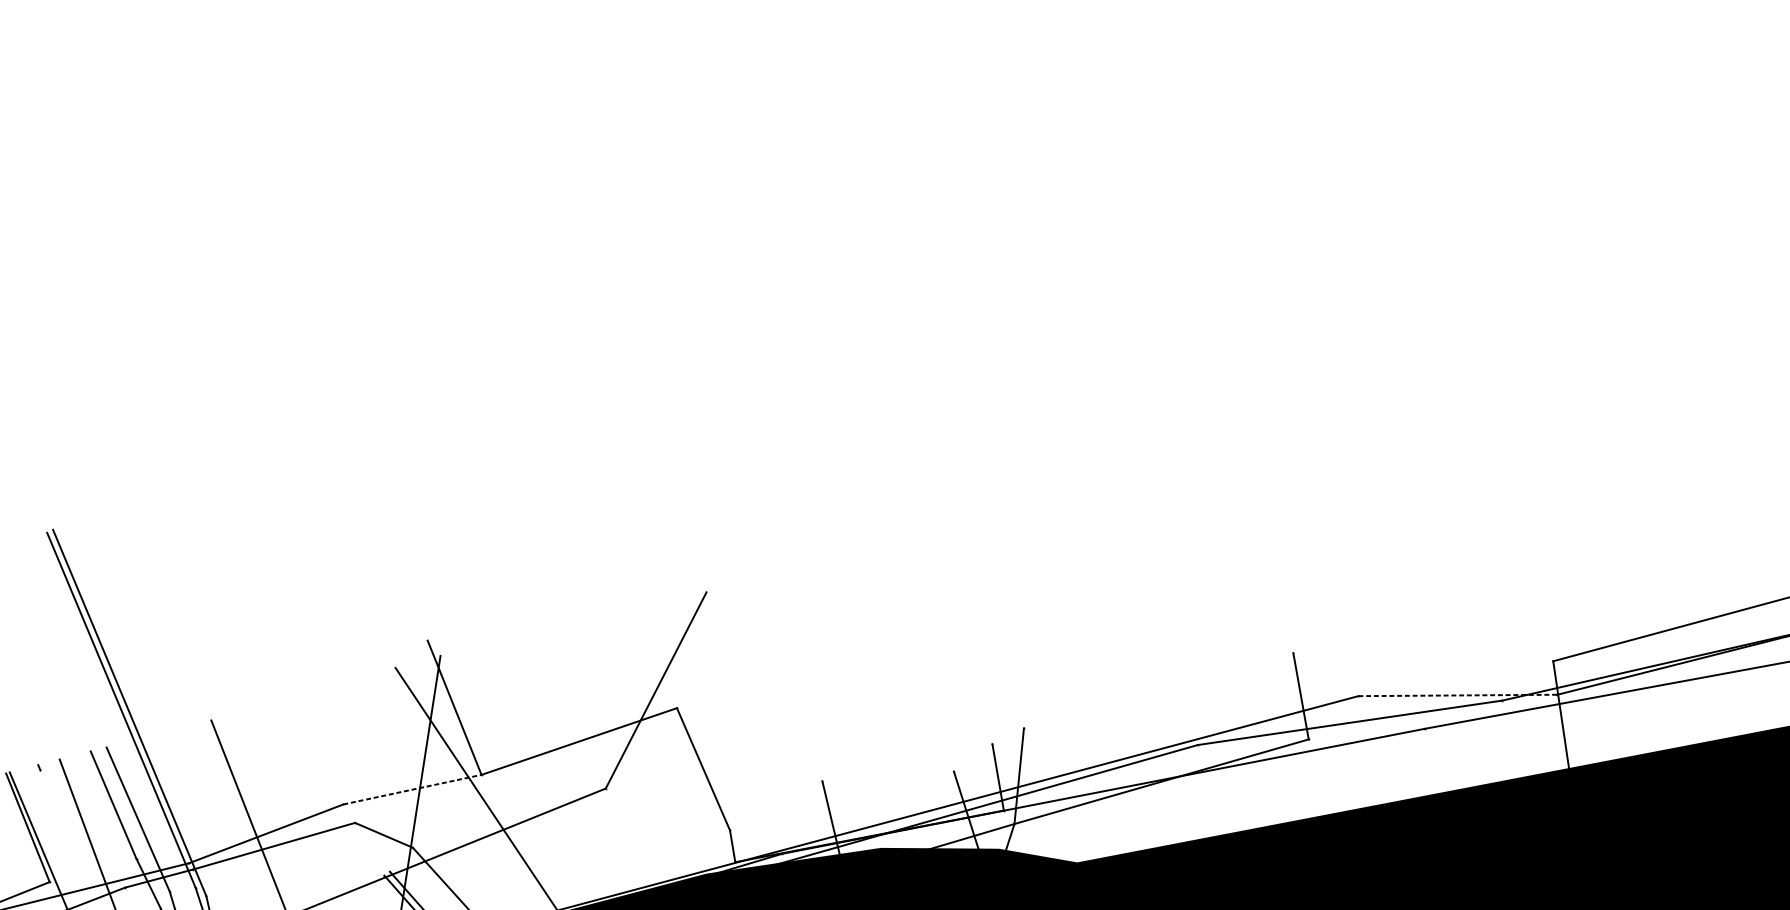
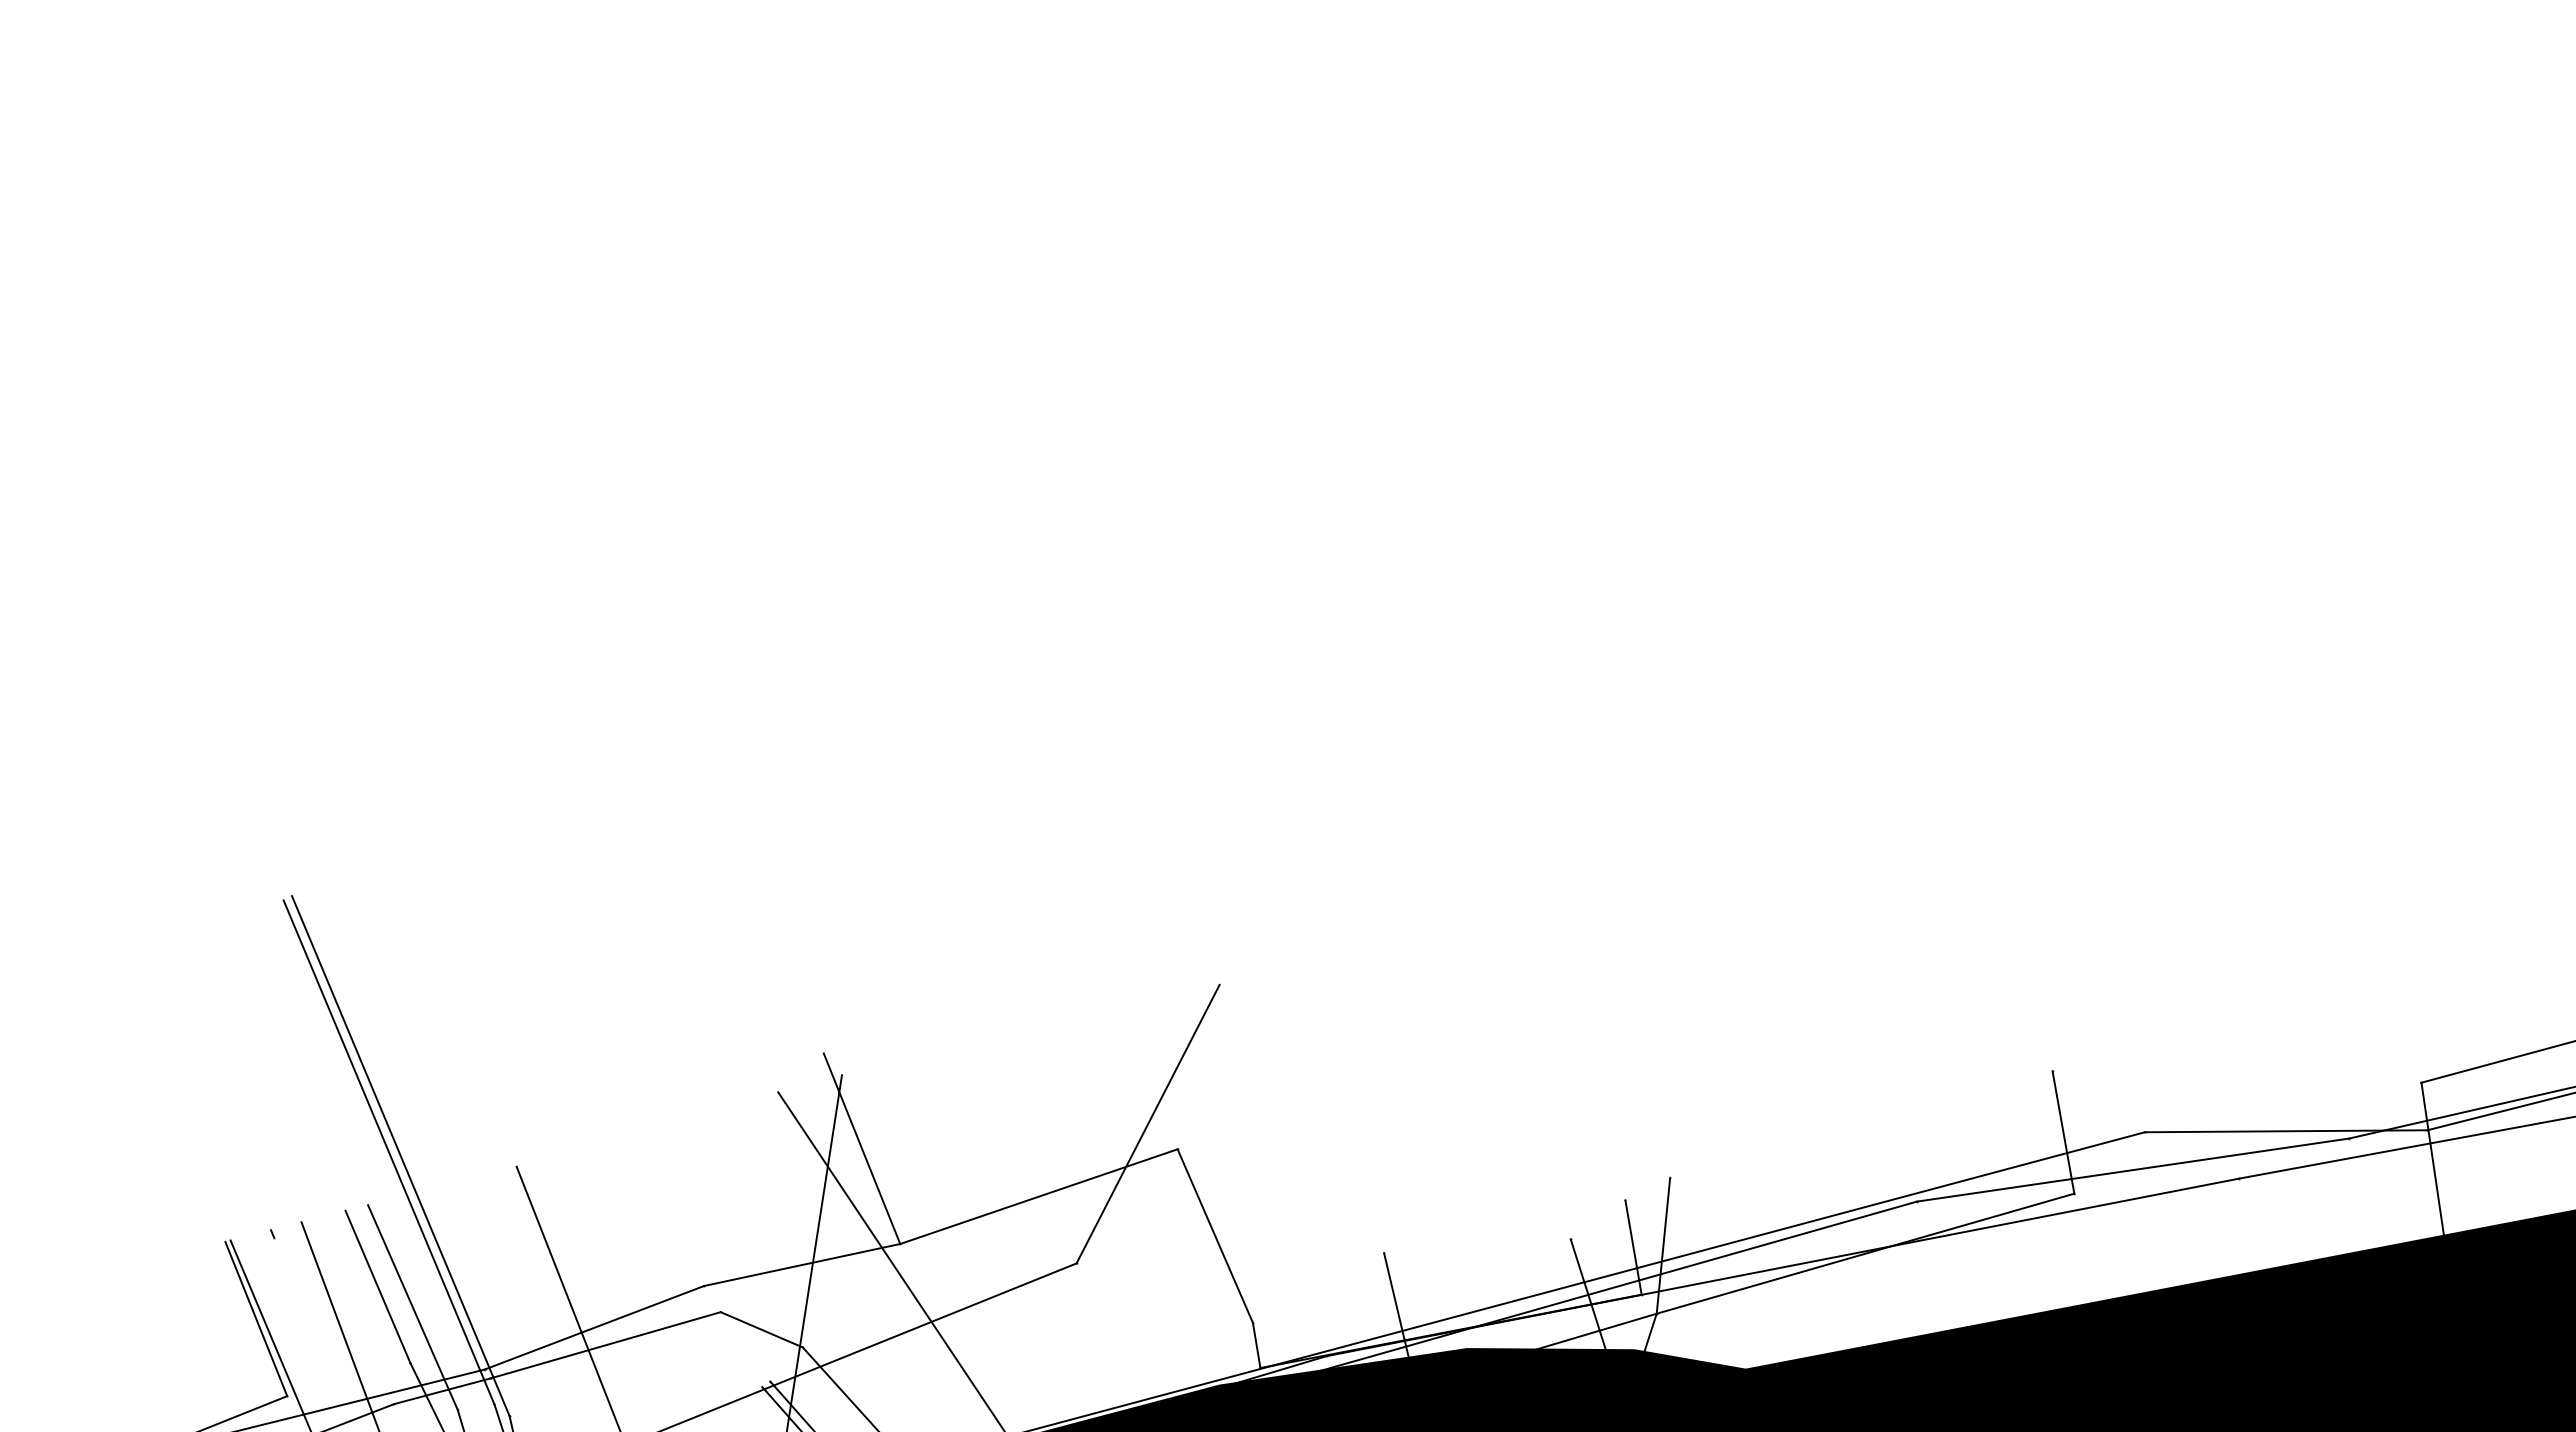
line: (1458, 695) -> (2286, 1131), dashed -> solid
line: (412, 789) -> (802, 1264), dashed -> solid

